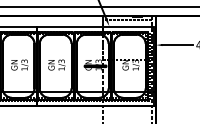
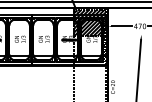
hatch: (127, 40) -> (89, 23), added

